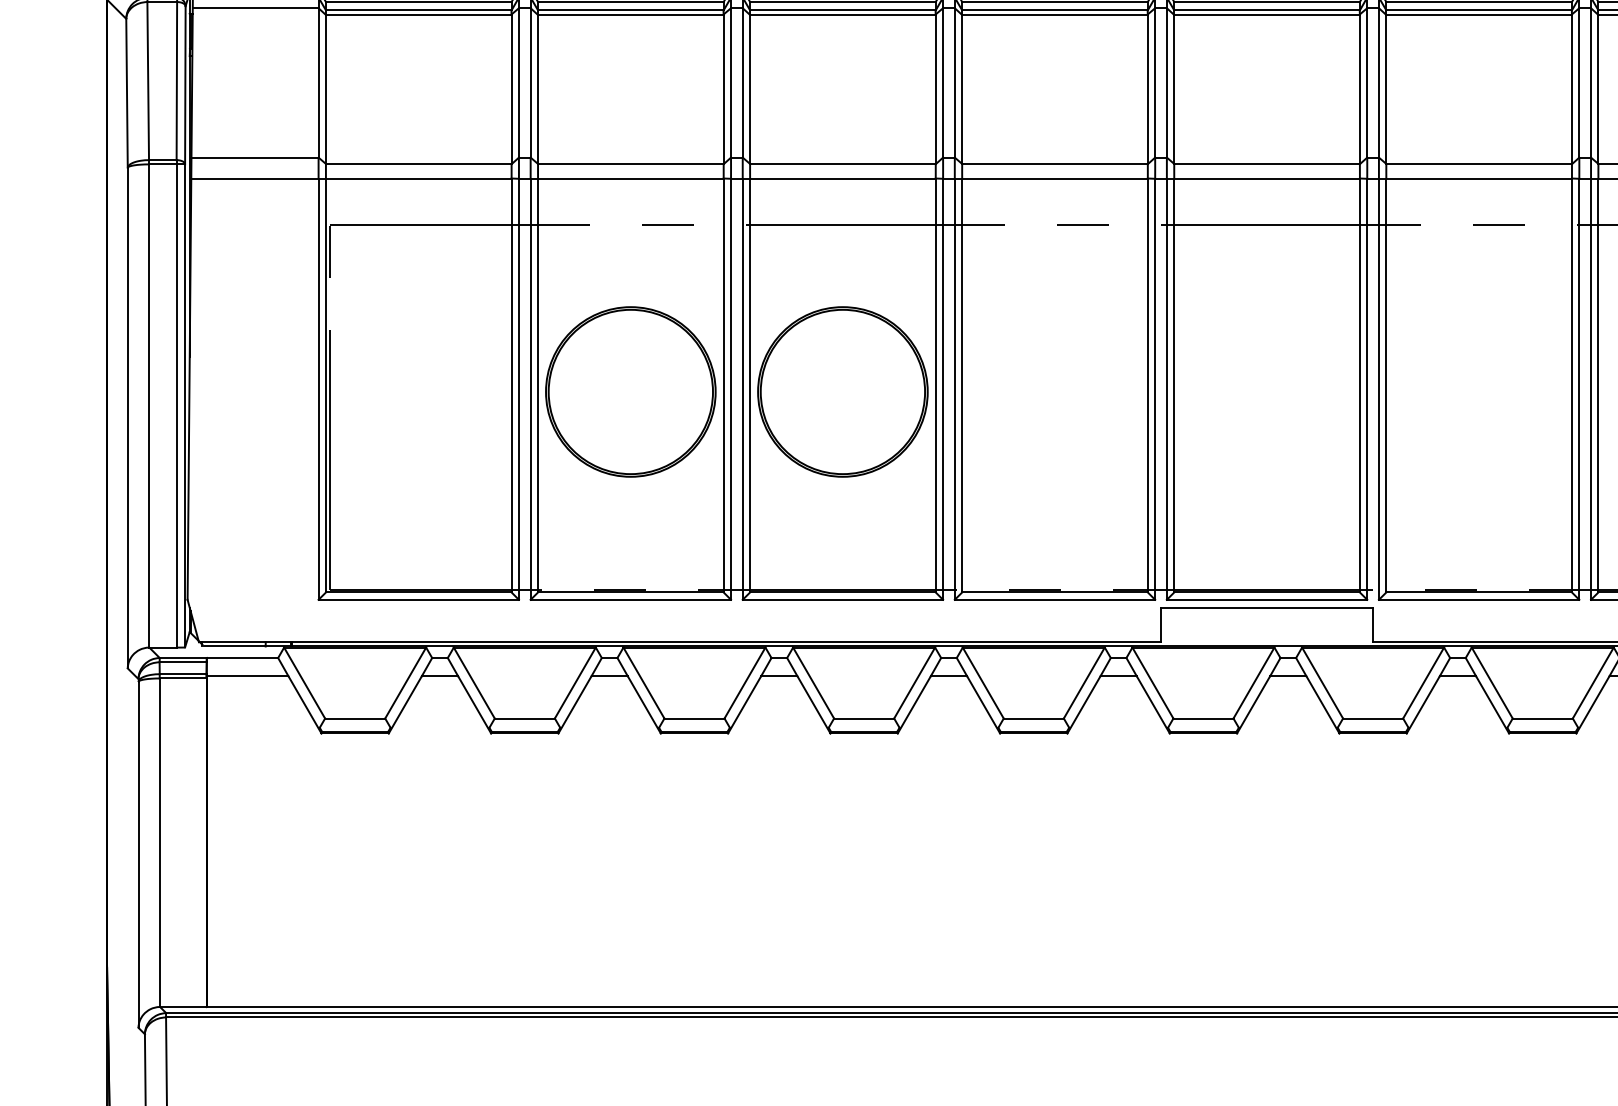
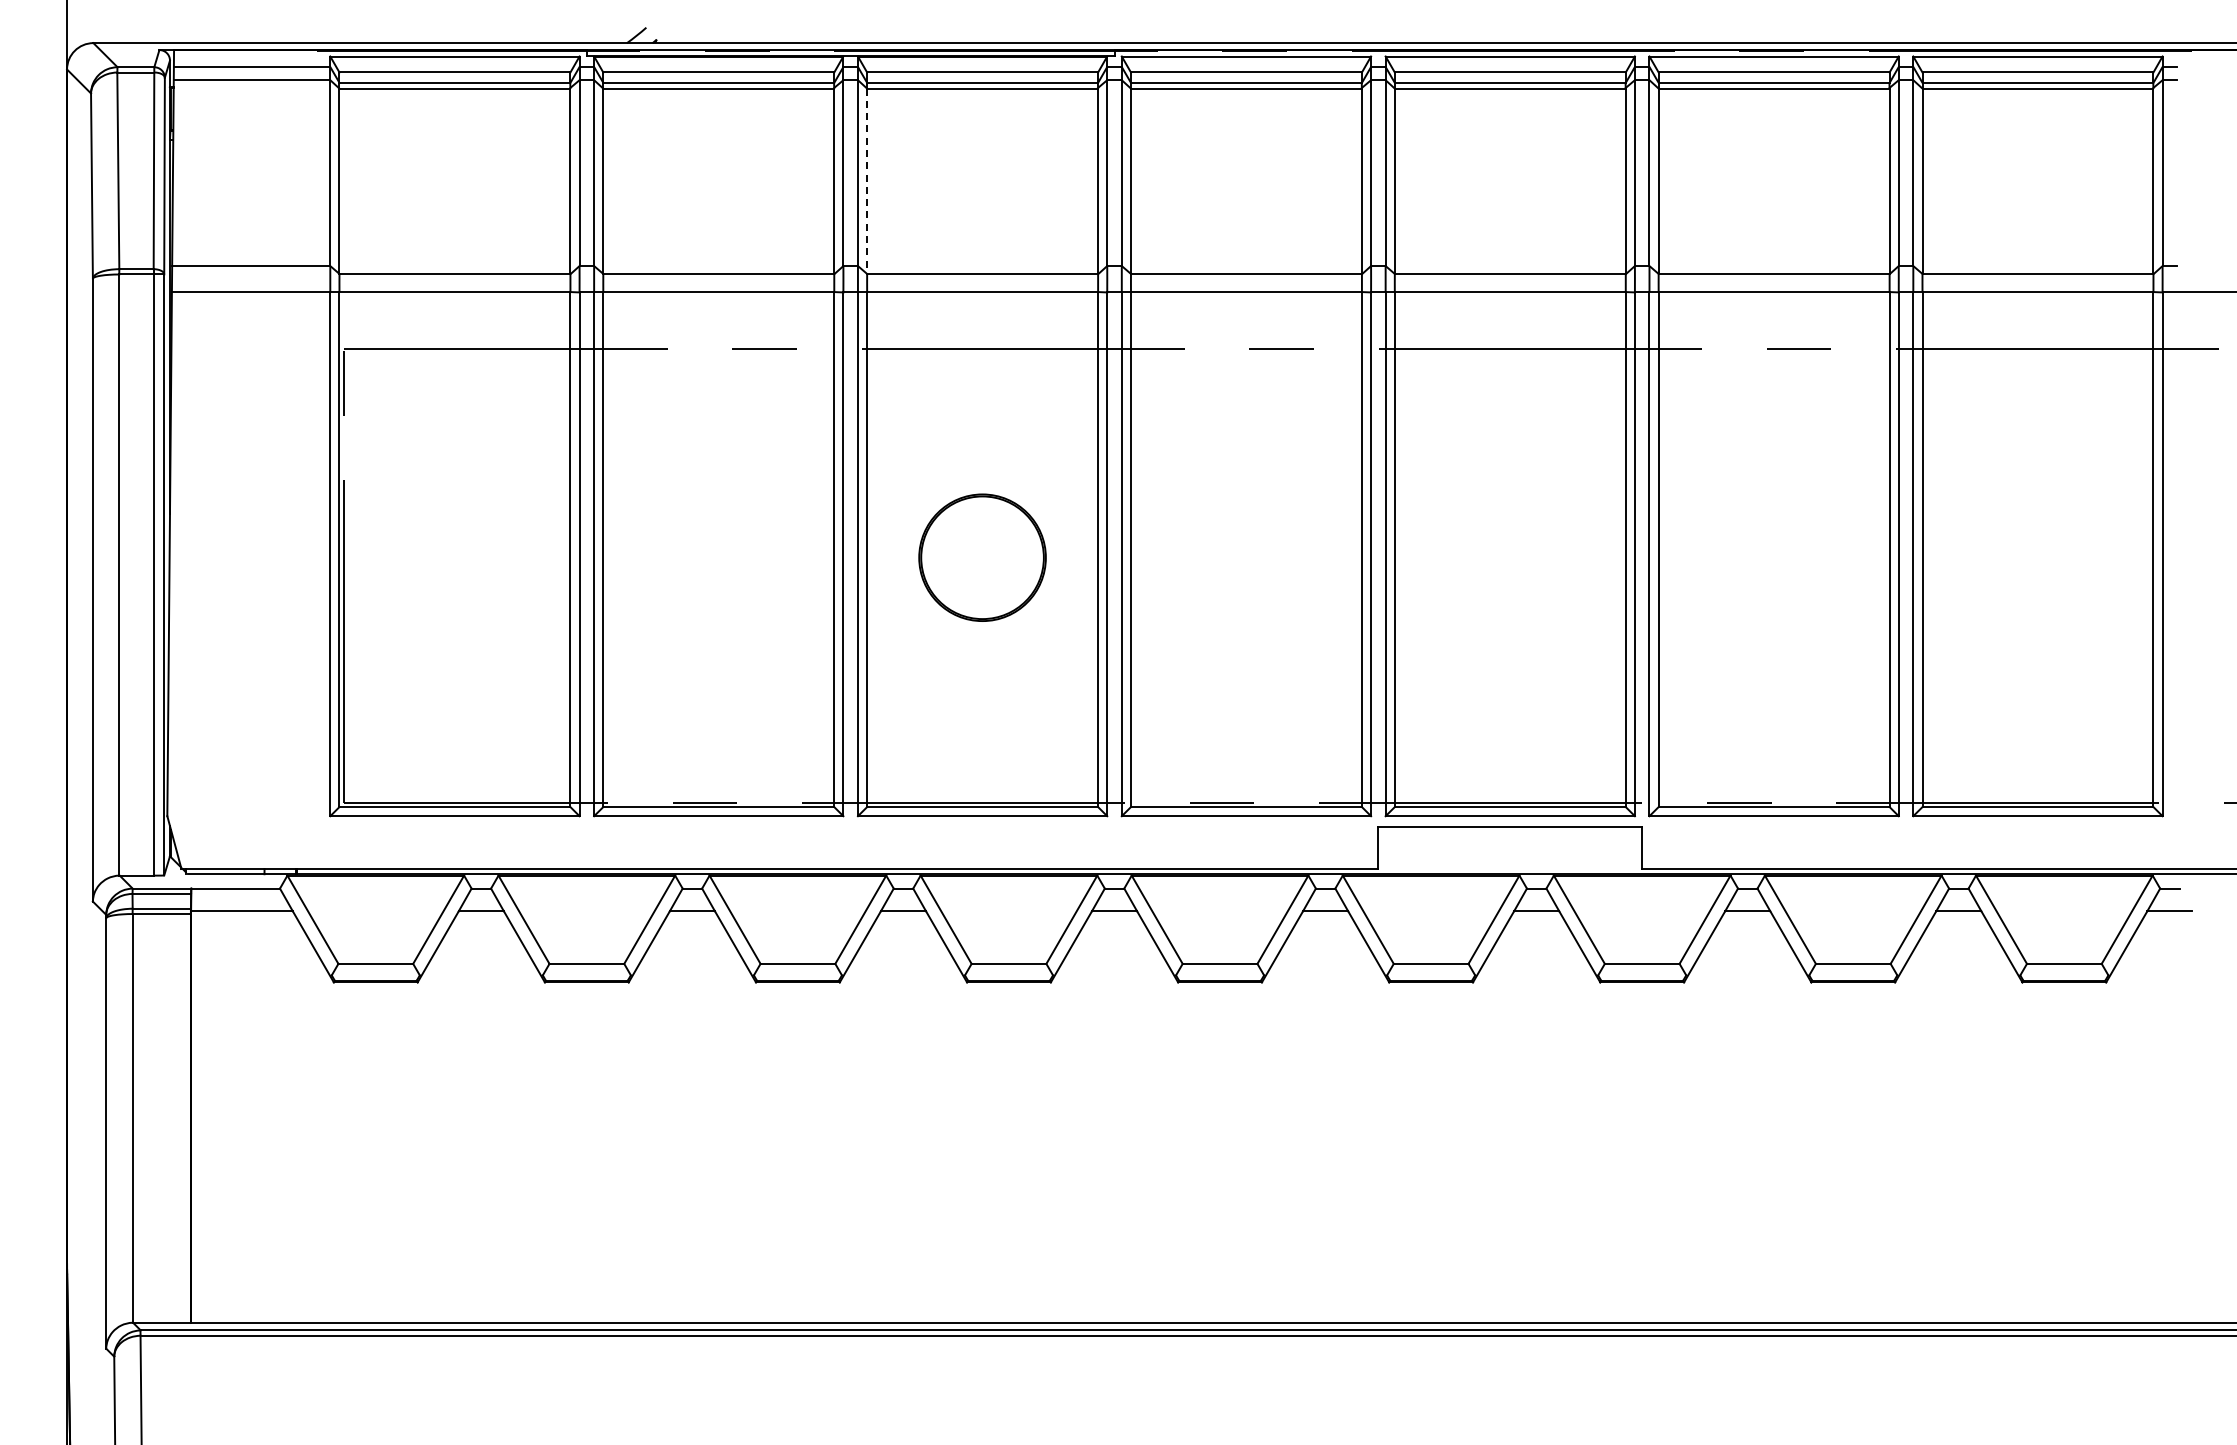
line: (750, 89) -> (867, 181), solid -> dashed
part: (630, 391) -> (718, 557), removed
part: (842, 391) -> (982, 557), size x0.6

